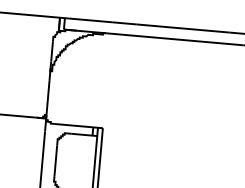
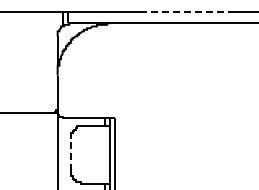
line: (183, 28) -> (186, 11), solid -> dashed
line: (55, 161) -> (70, 155), solid -> dashed

